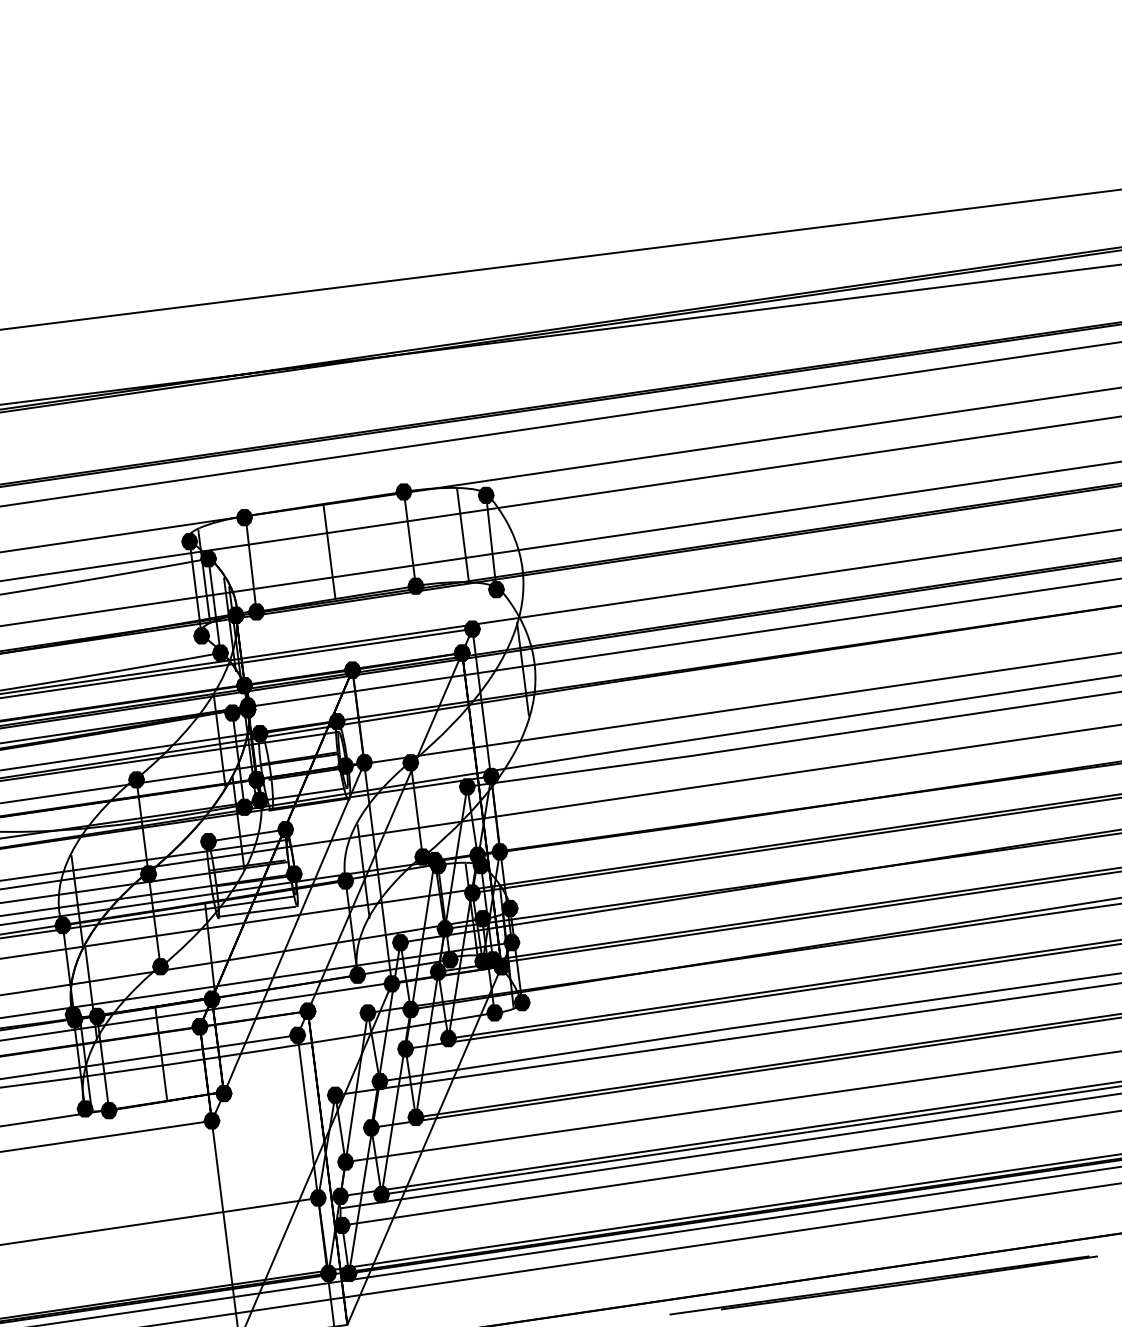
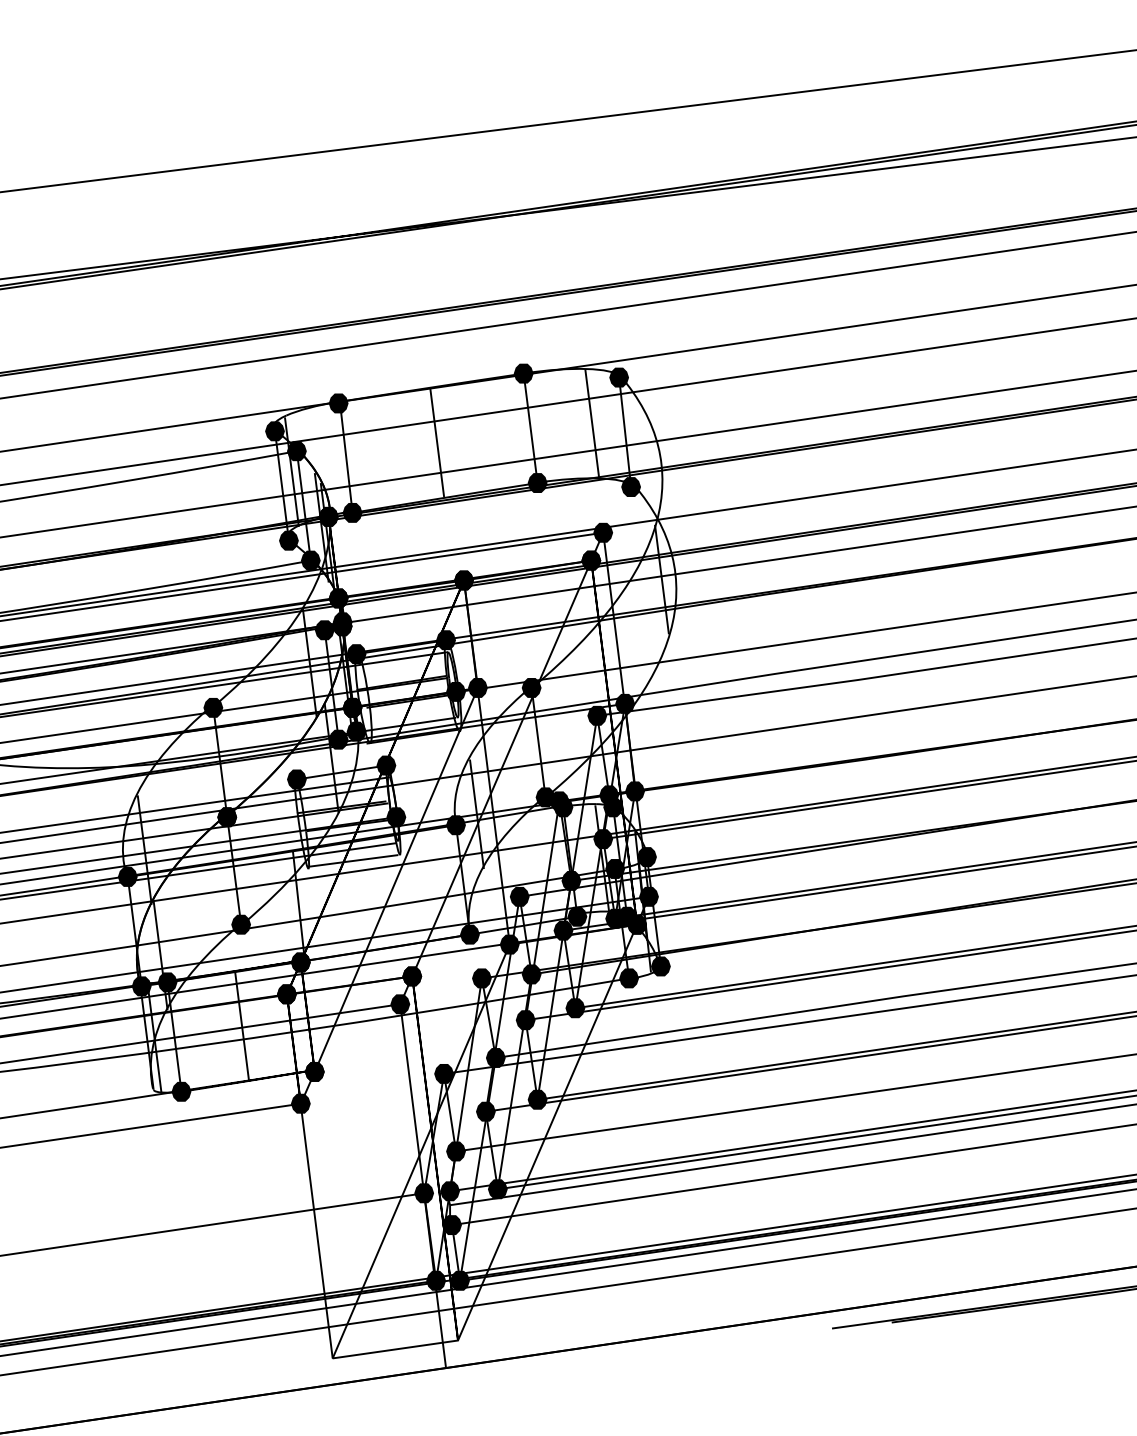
fill: (72, 1014) -> (138, 980), removed
fill: (84, 1108) -> (152, 1089), removed

